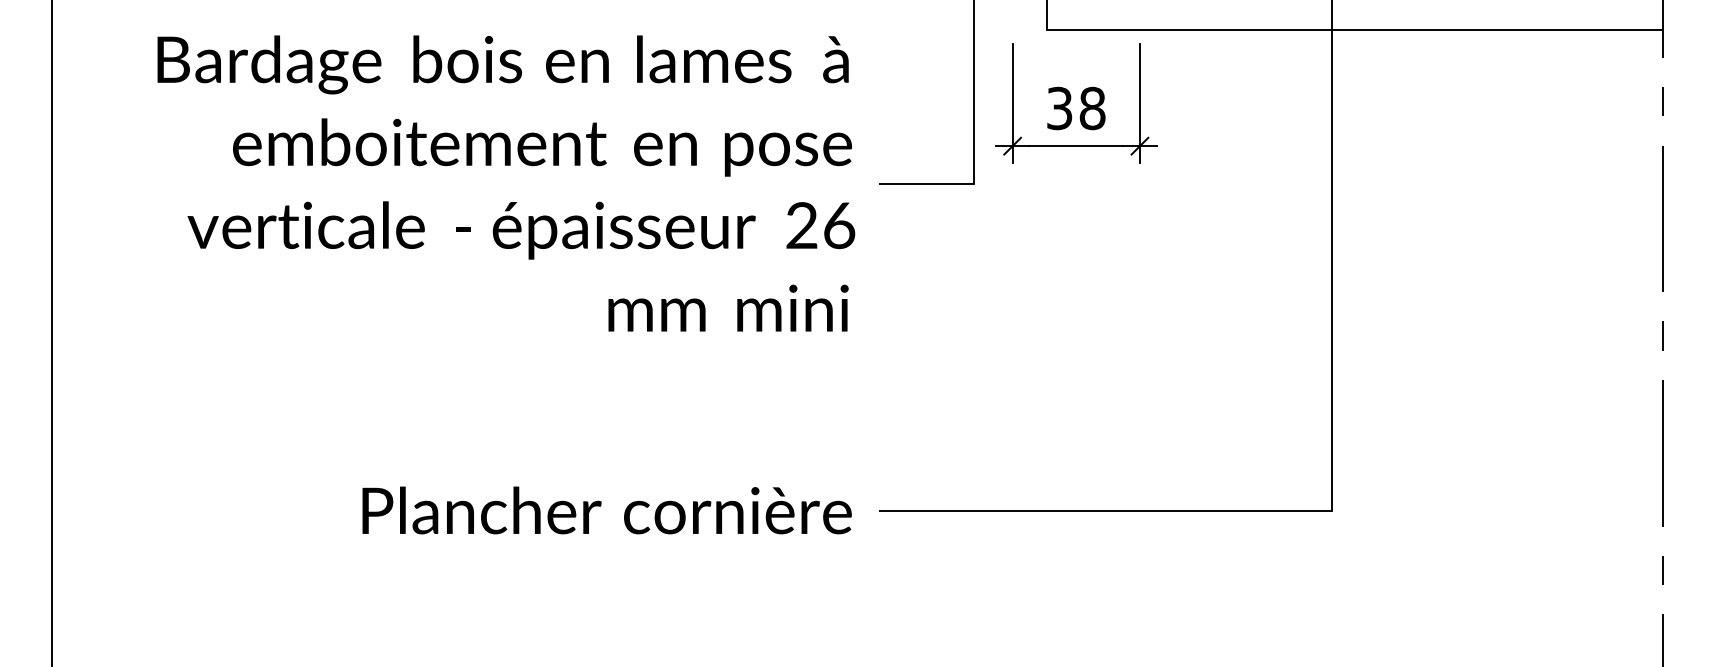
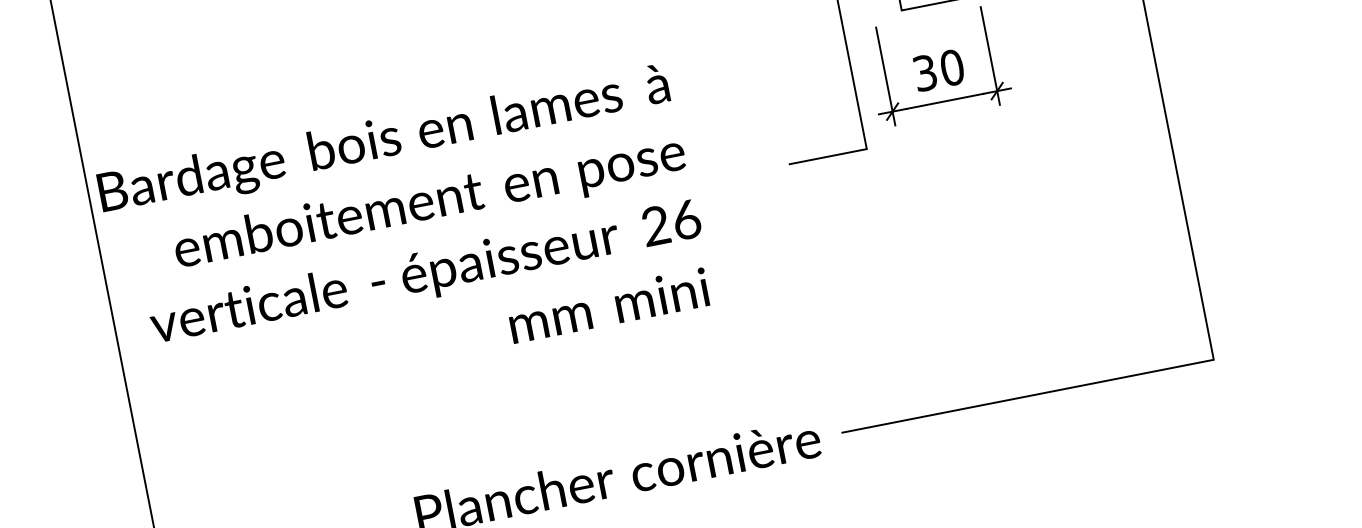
text: (1092, 108) -> (952, 67), 38 -> 30
text: (506, 183) -> (406, 238), moved

